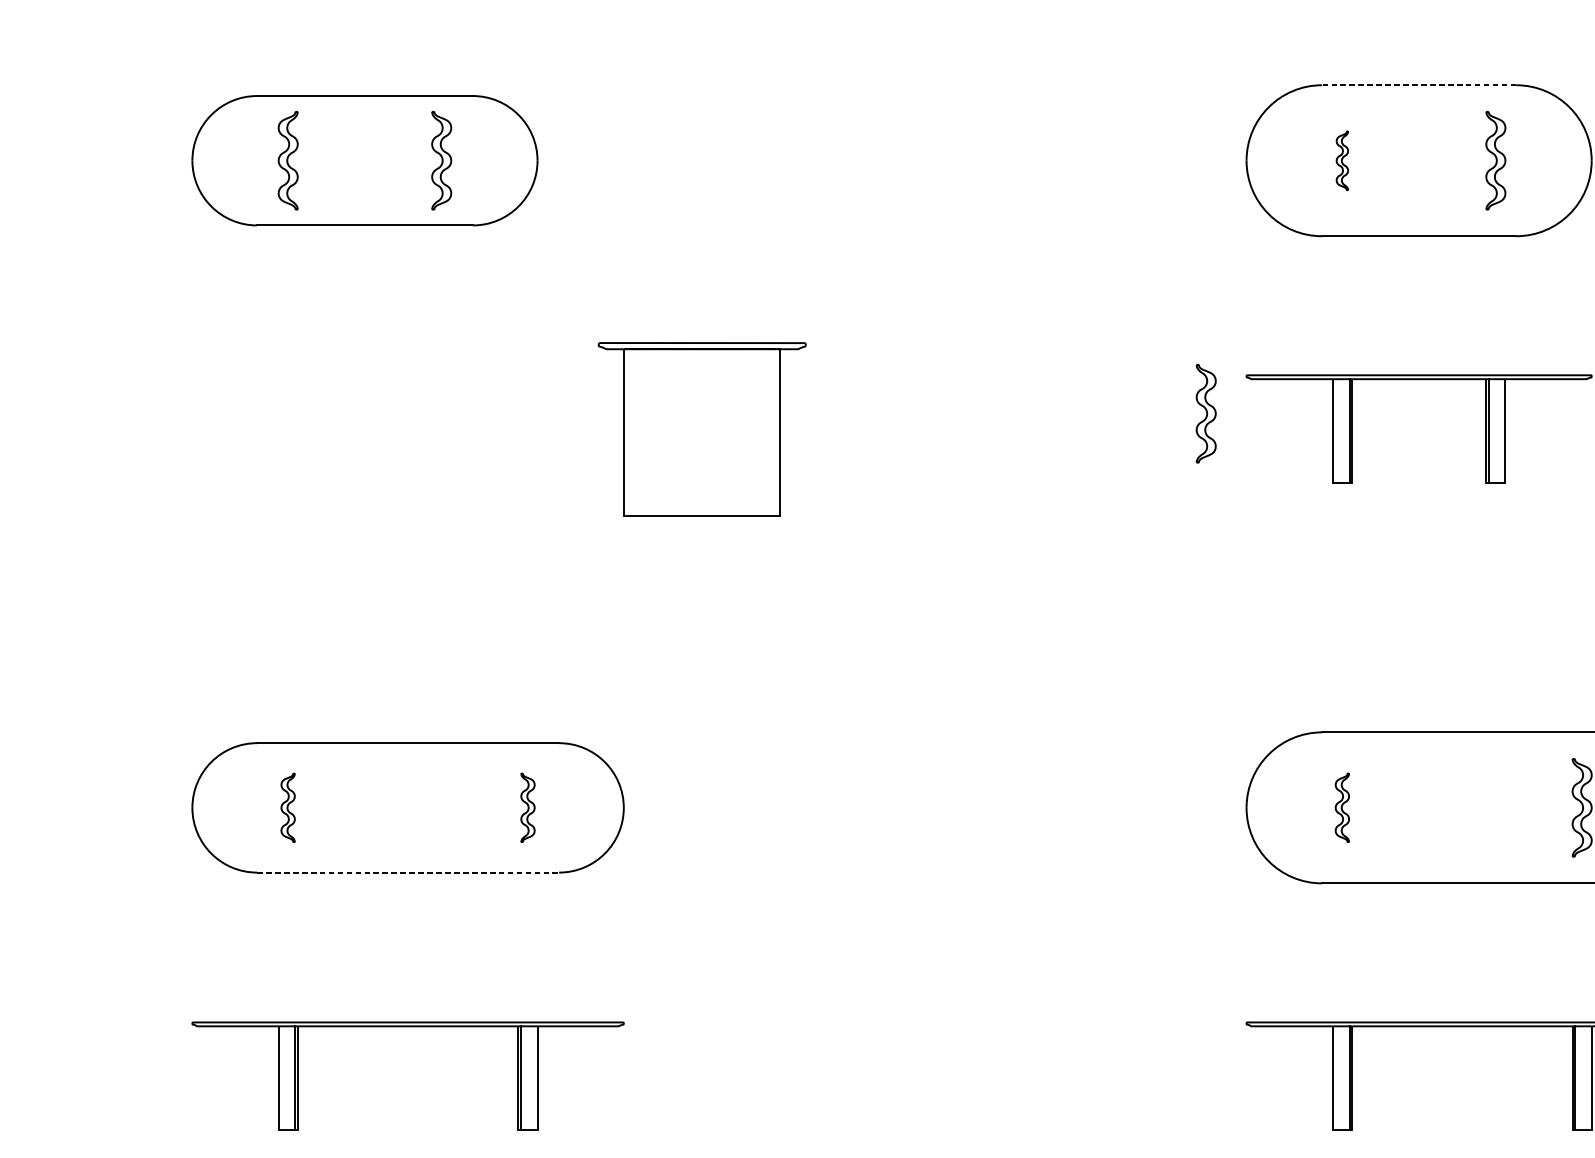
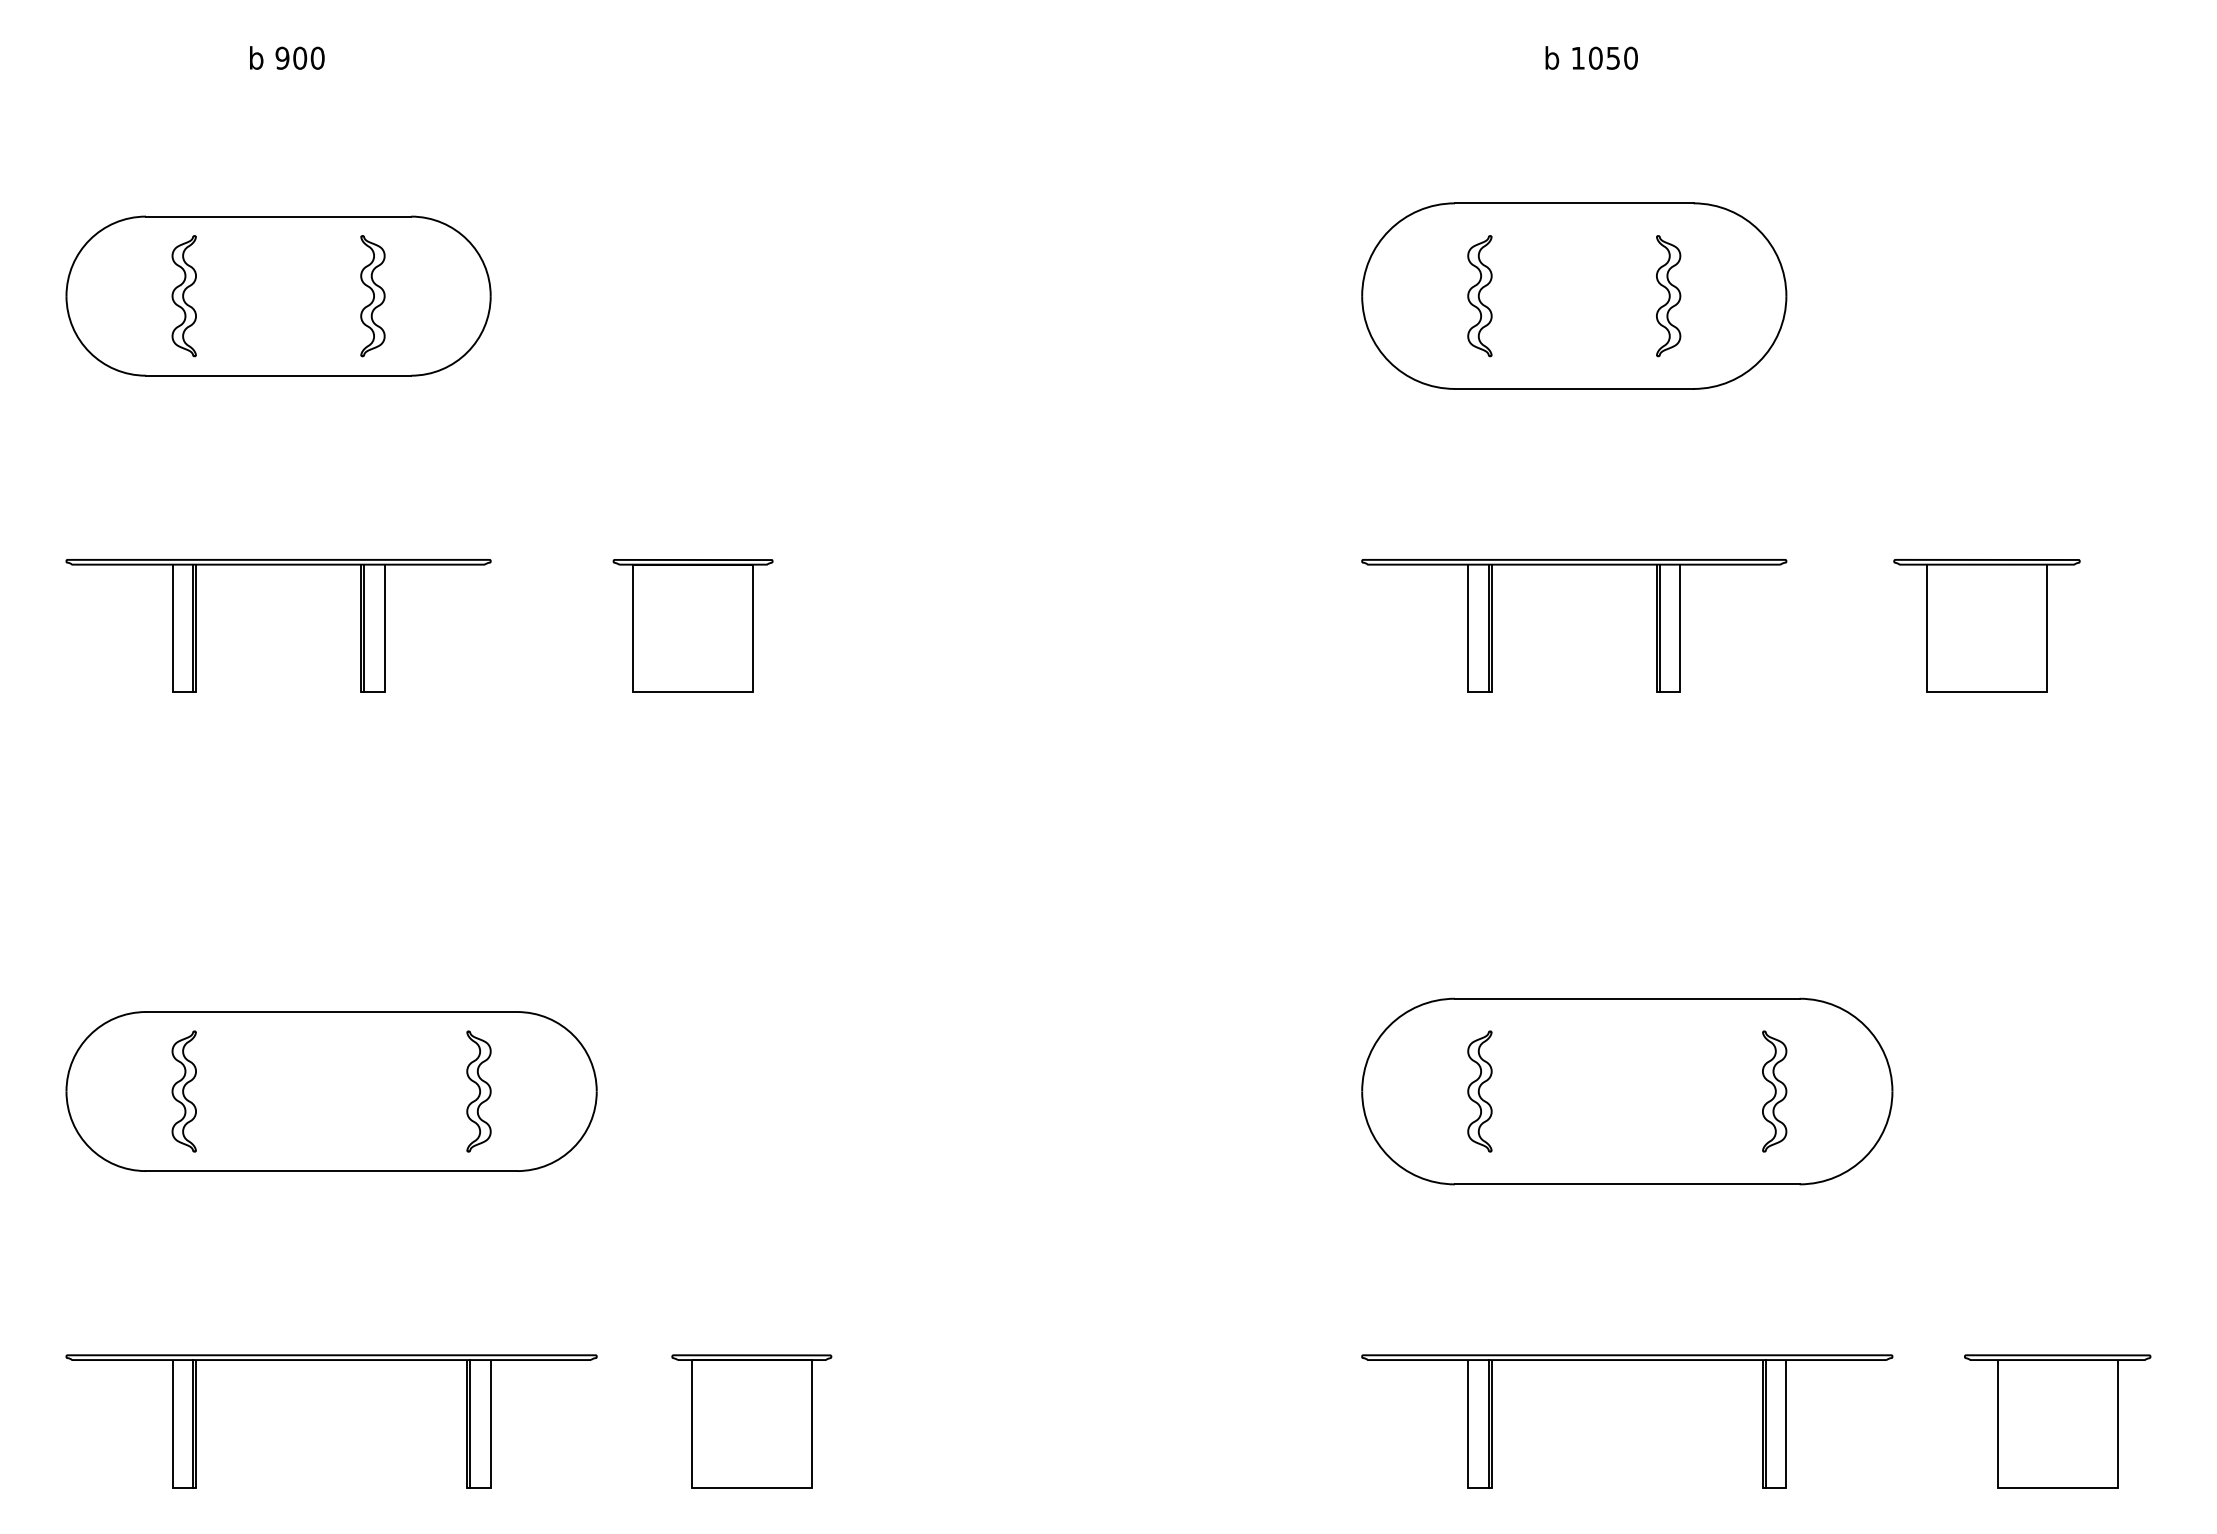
line: (1418, 85) -> (1573, 203), dashed -> solid
part: (1342, 161) -> (1479, 296), size x1.67
part: (364, 379) -> (278, 565), added
part: (1206, 414) -> (1312, 607), removed
part: (701, 428) -> (692, 625), size x0.62
part: (287, 807) -> (183, 1091), size x1.43
part: (527, 807) -> (478, 1091), size x1.43
part: (1342, 807) -> (1479, 1091), size x1.43
line: (408, 872) -> (331, 1171), dashed -> solid
part: (749, 1076) -> (751, 1421), added

